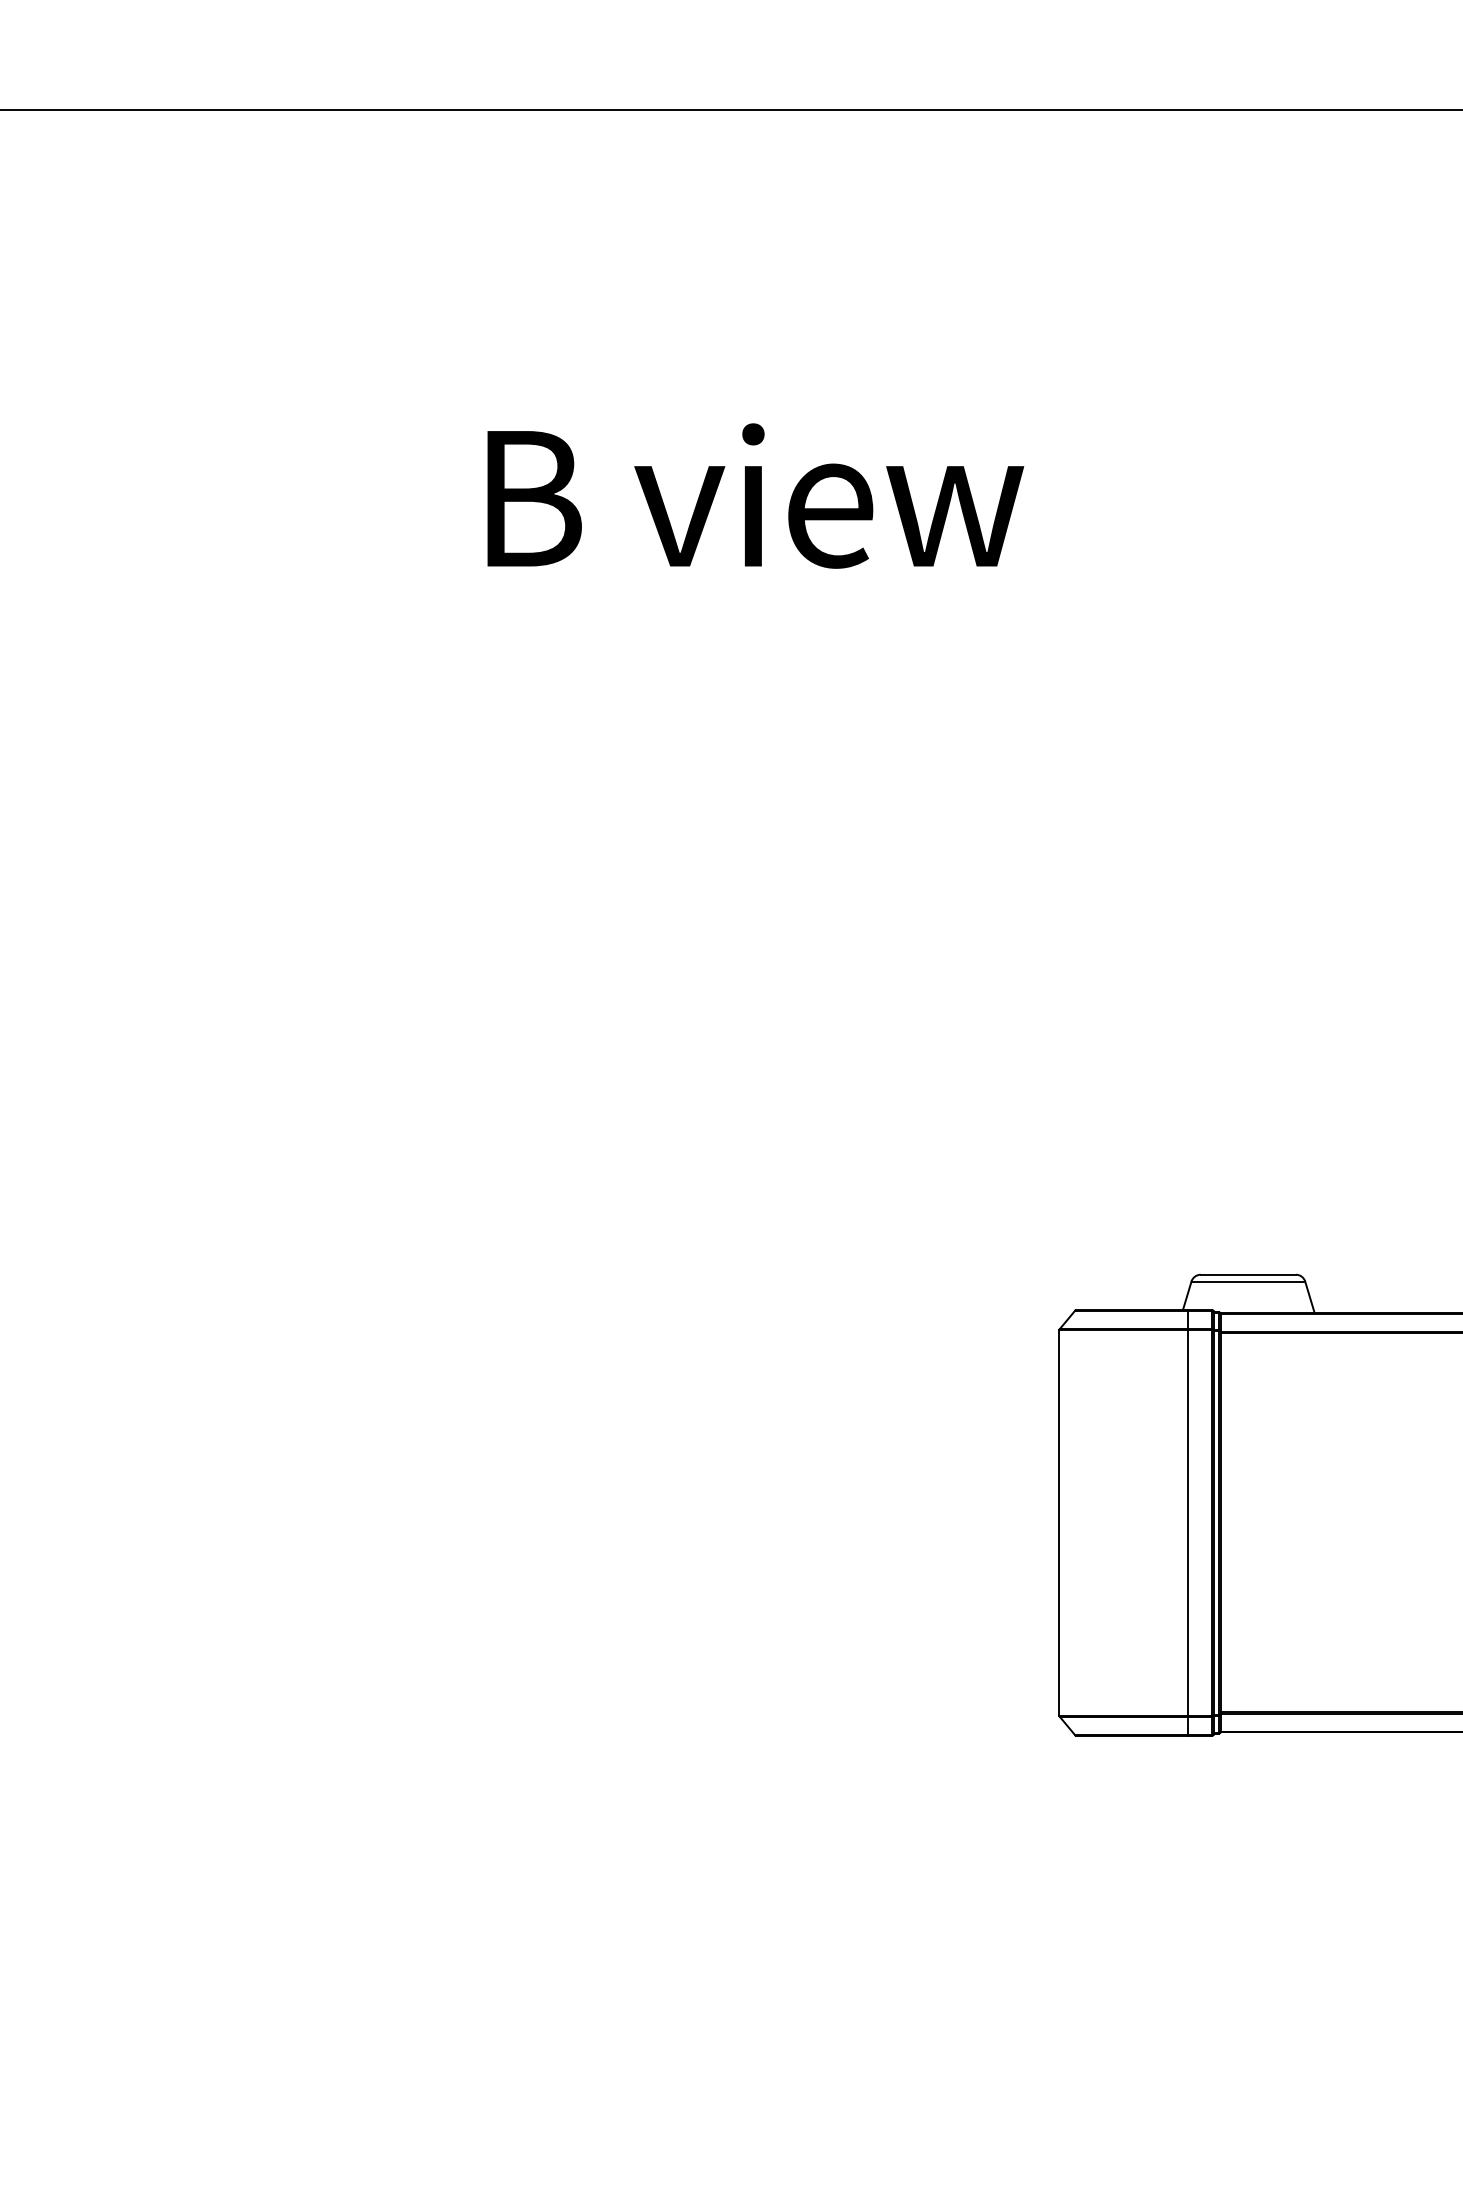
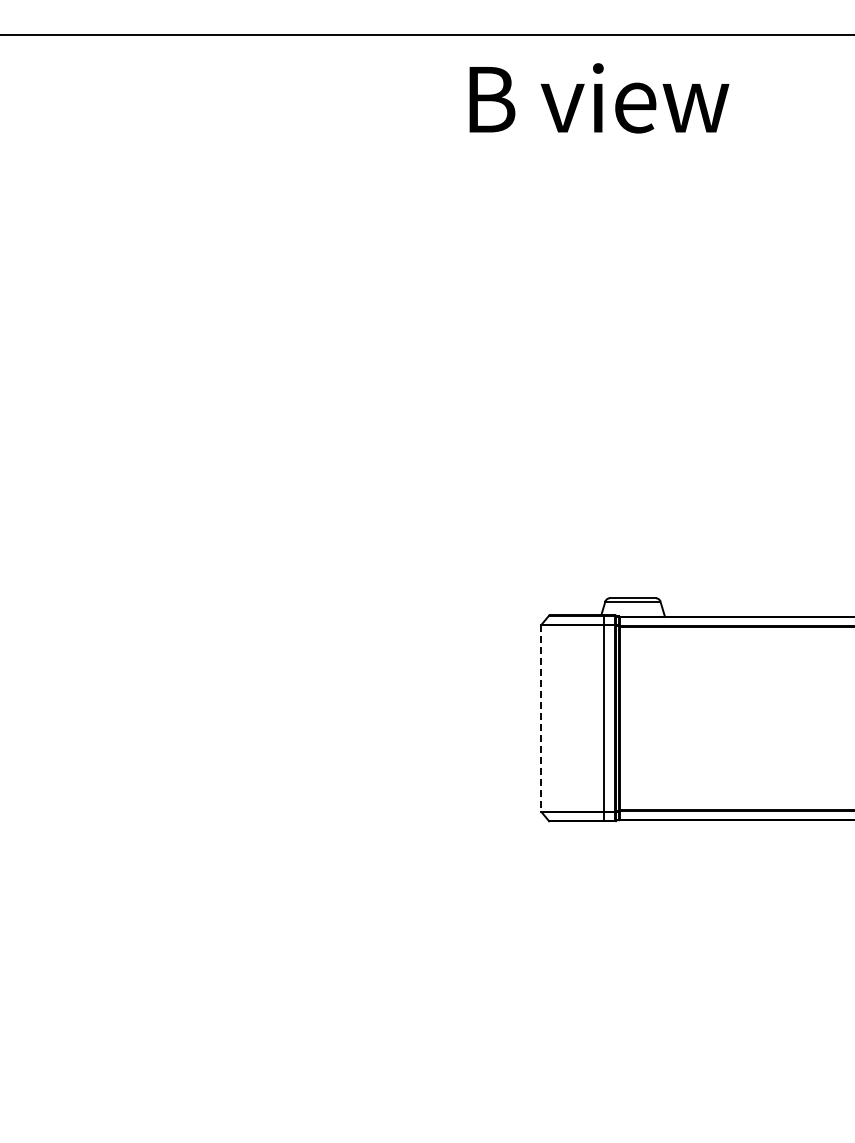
text: (755, 496) -> (599, 98), moved
line: (1059, 1523) -> (541, 718), solid -> dashed

